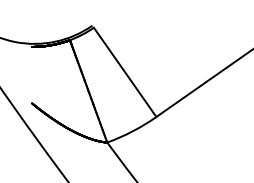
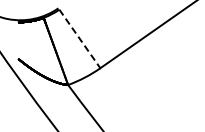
line: (124, 71) -> (79, 38), solid -> dashed

